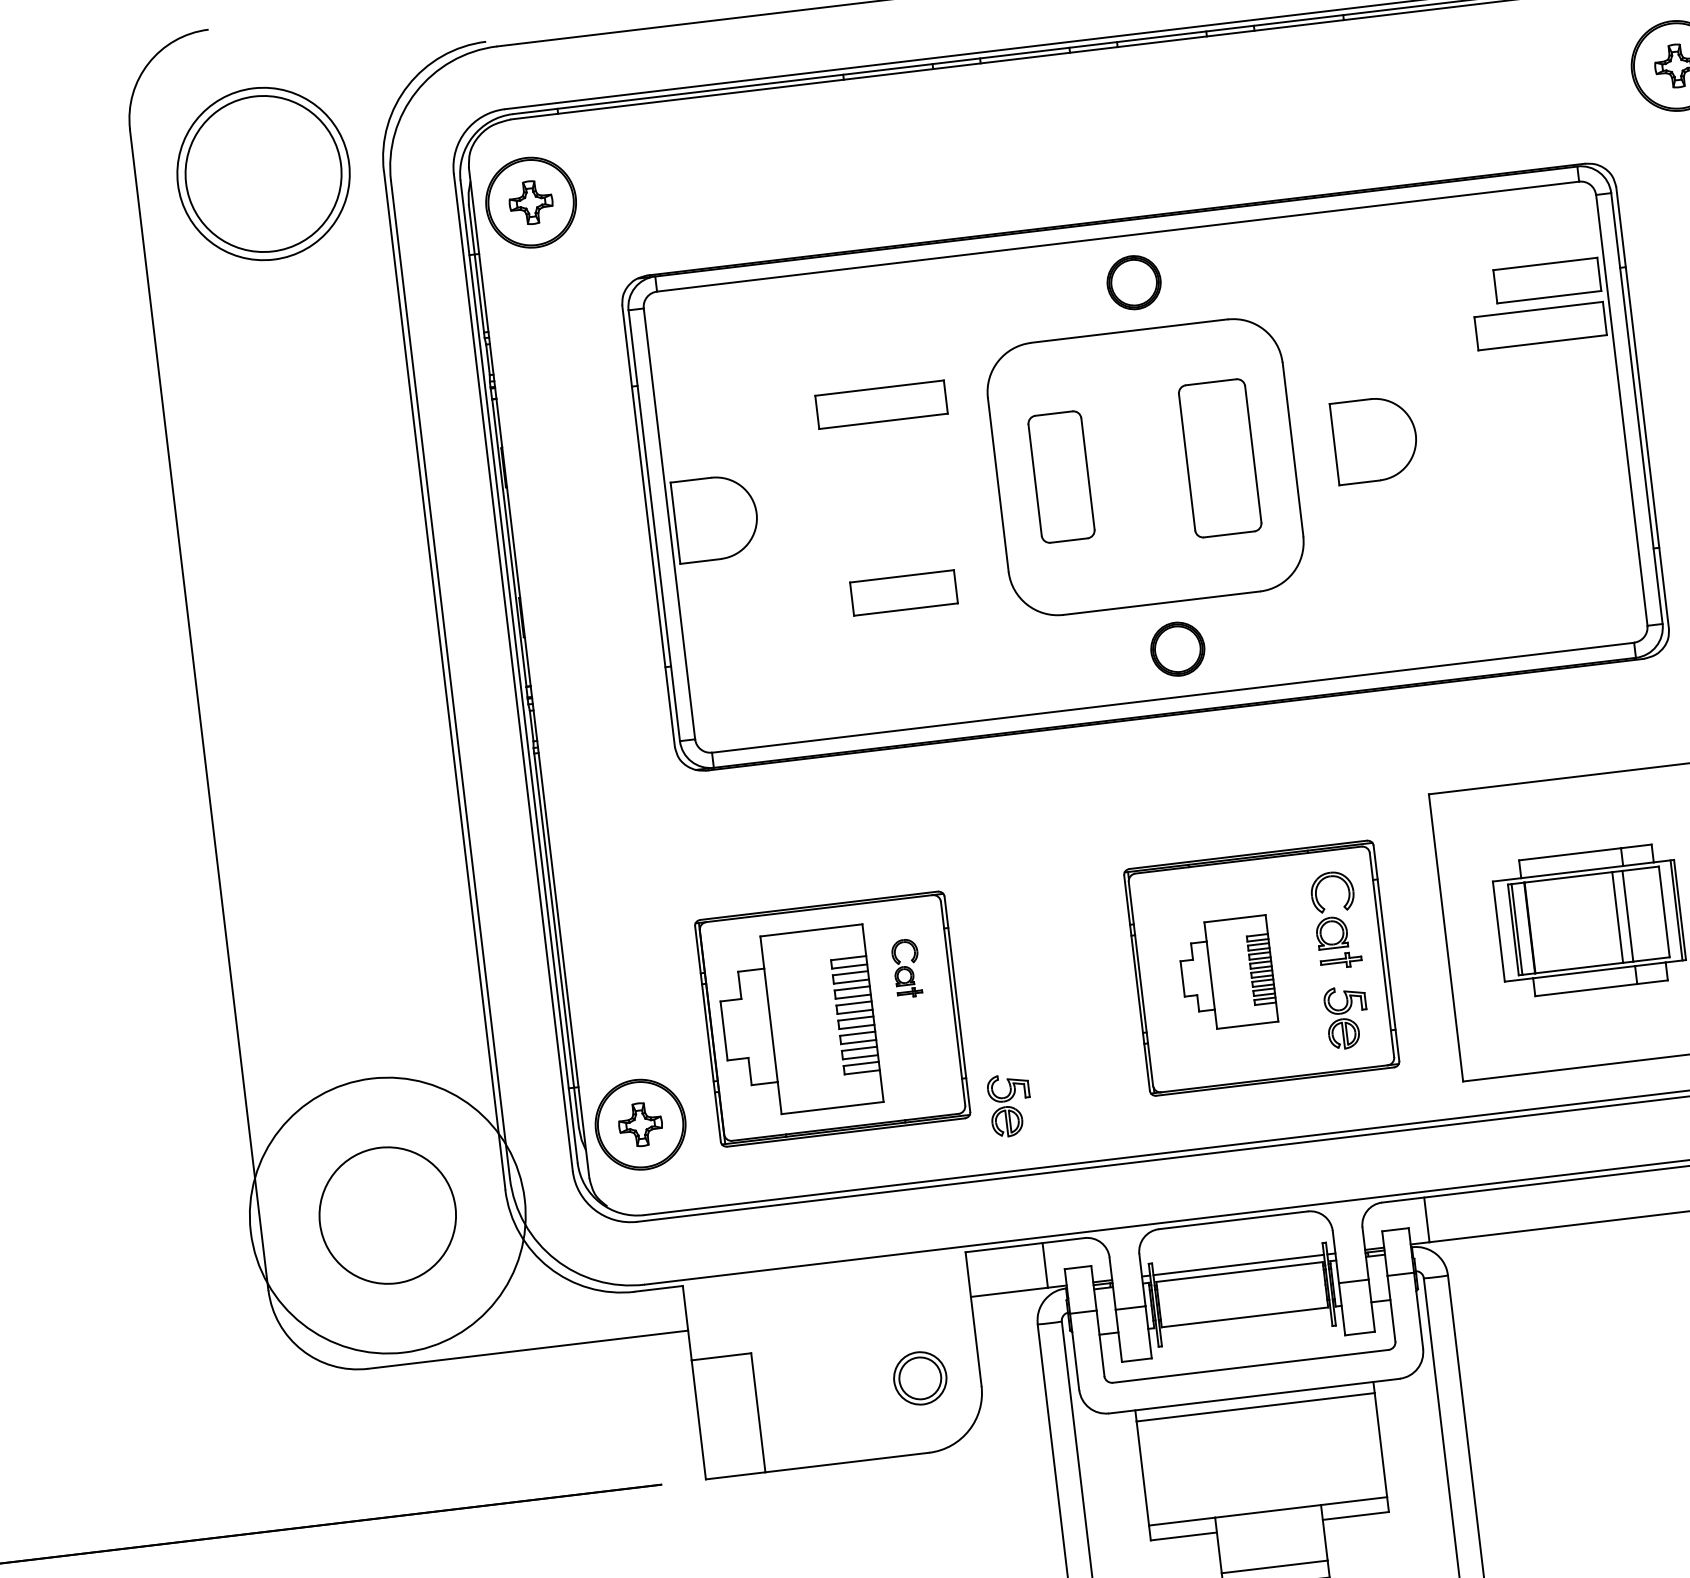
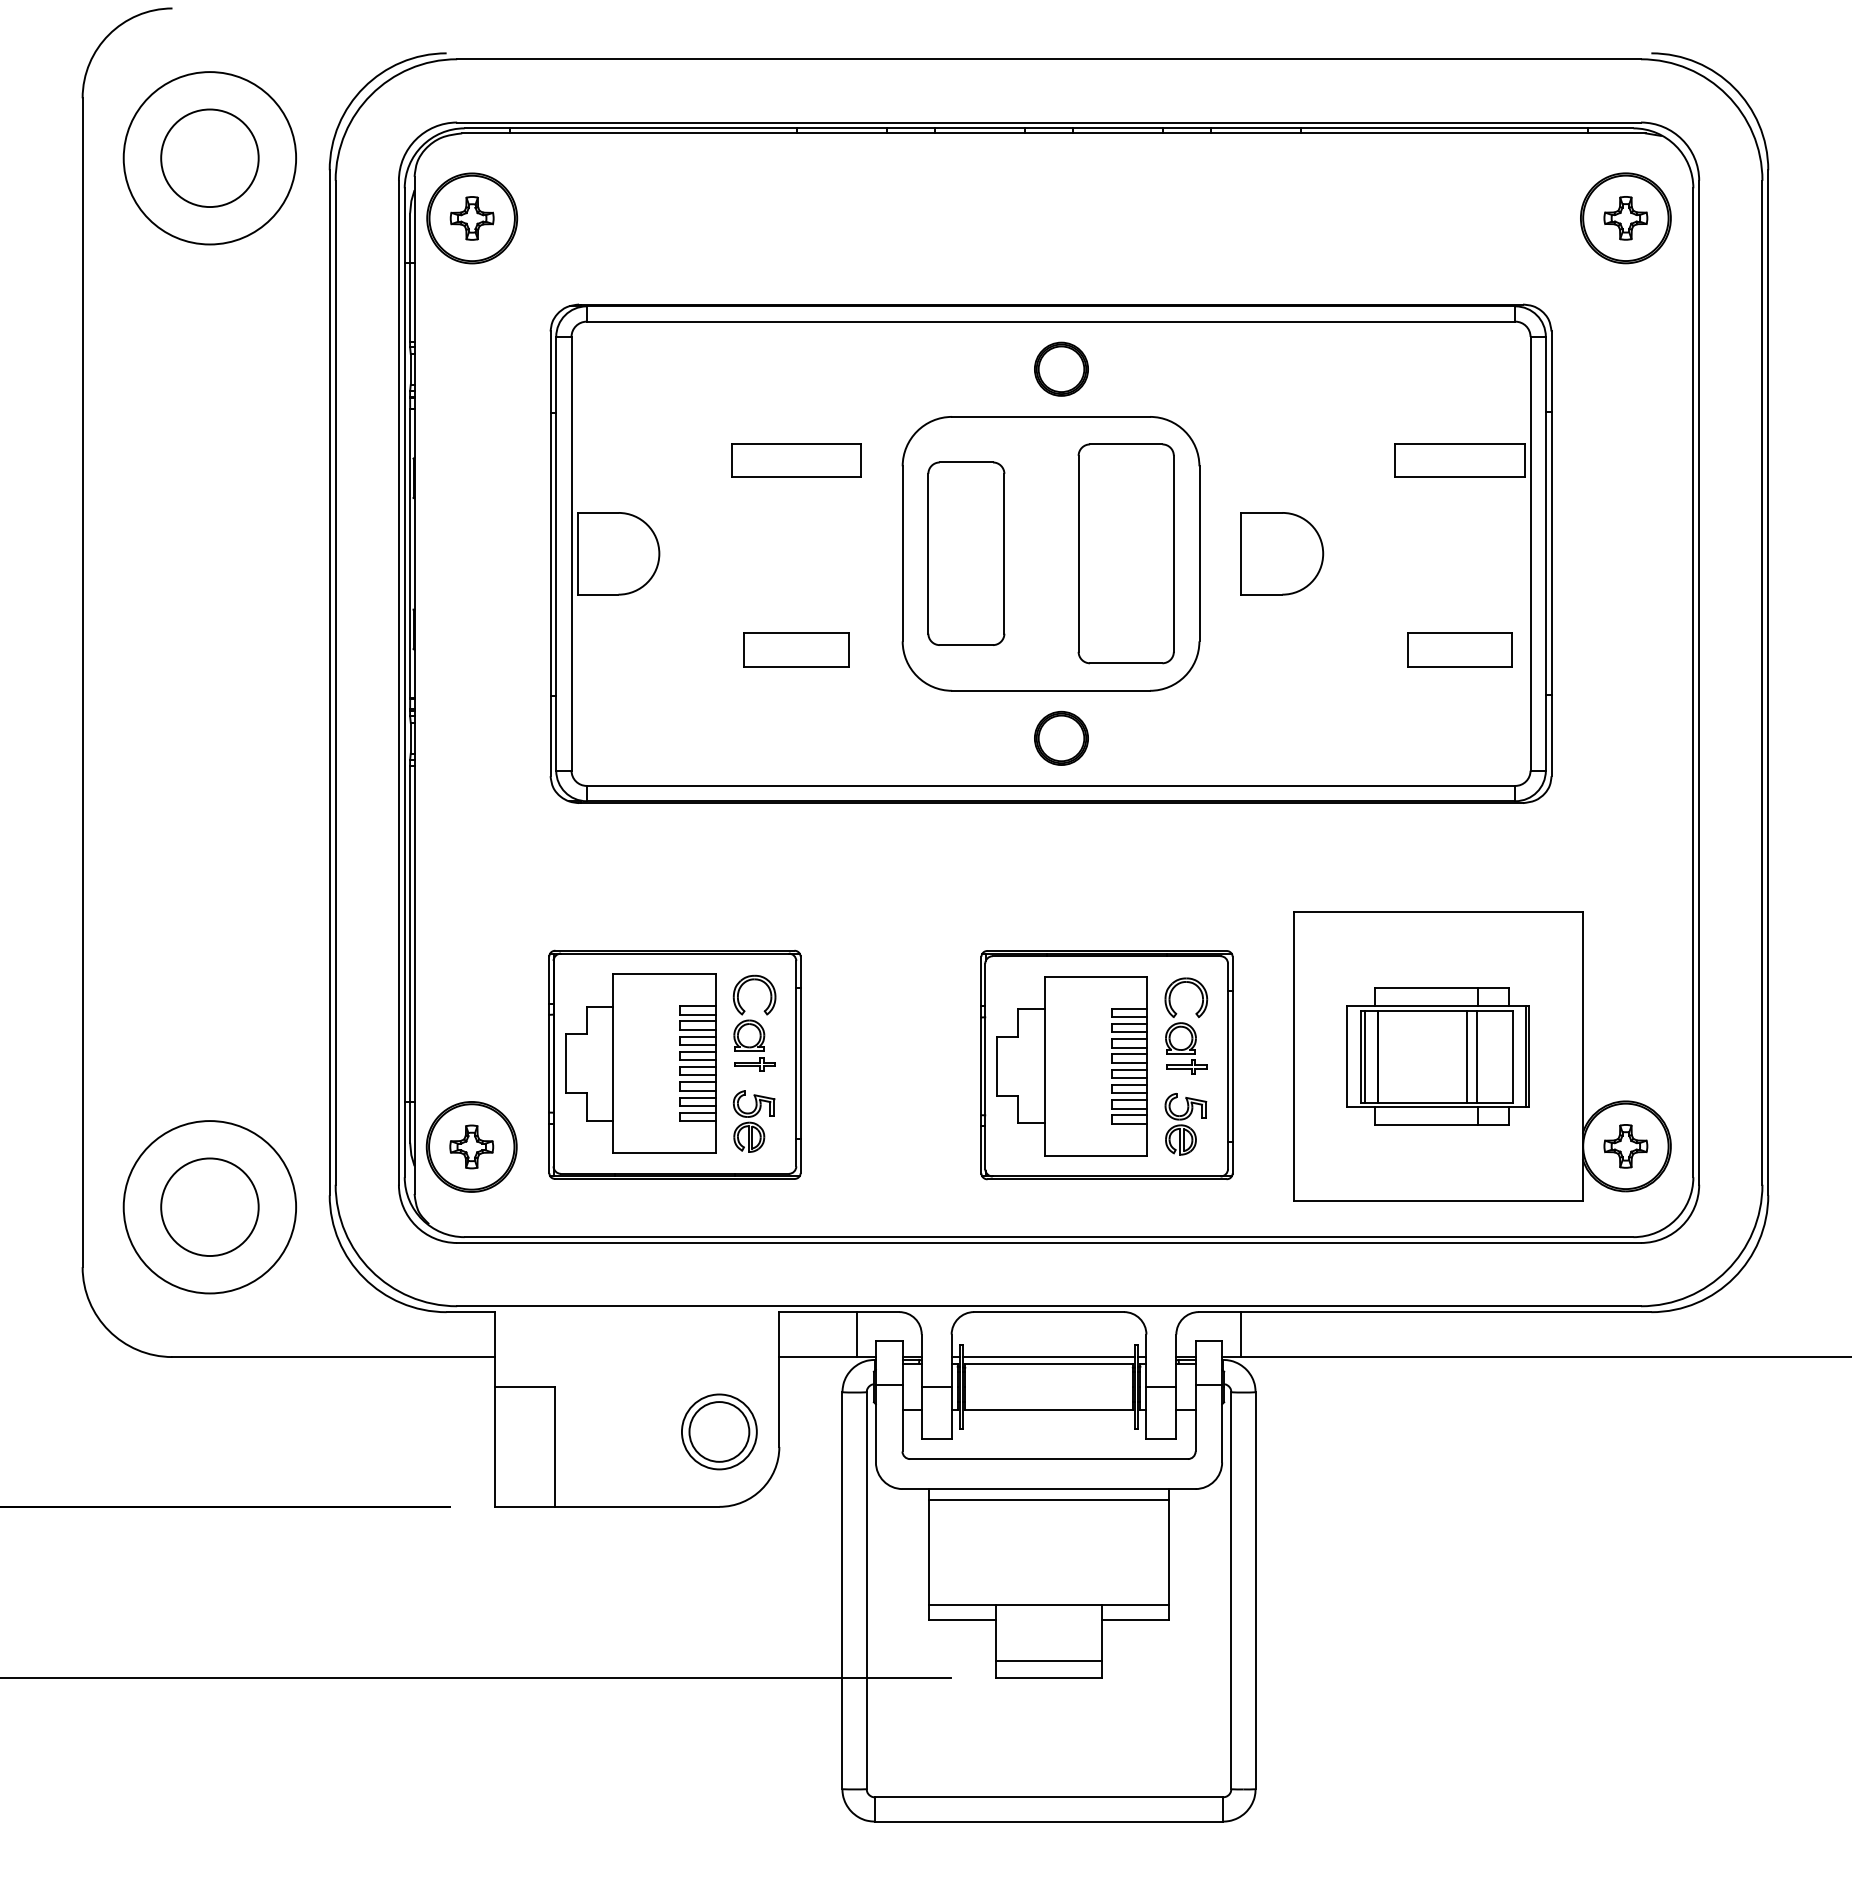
circle: (263, 174) -> (209, 158), size x0.62
part: (1546, 280) -> (1459, 649), moved
part: (1219, 458) -> (1125, 553), size x1.43
part: (1061, 476) -> (966, 553), size x1.43
part: (906, 967) -> (754, 1022), size x1.67
part: (1226, 973) -> (1071, 1066), size x1.67
part: (1010, 1105) -> (754, 1121), moved
circle: (387, 1215) -> (209, 1207), size x0.62
circle: (387, 1215) -> (209, 1207), size x0.71
part: (920, 1377) -> (719, 1431), size x1.43

